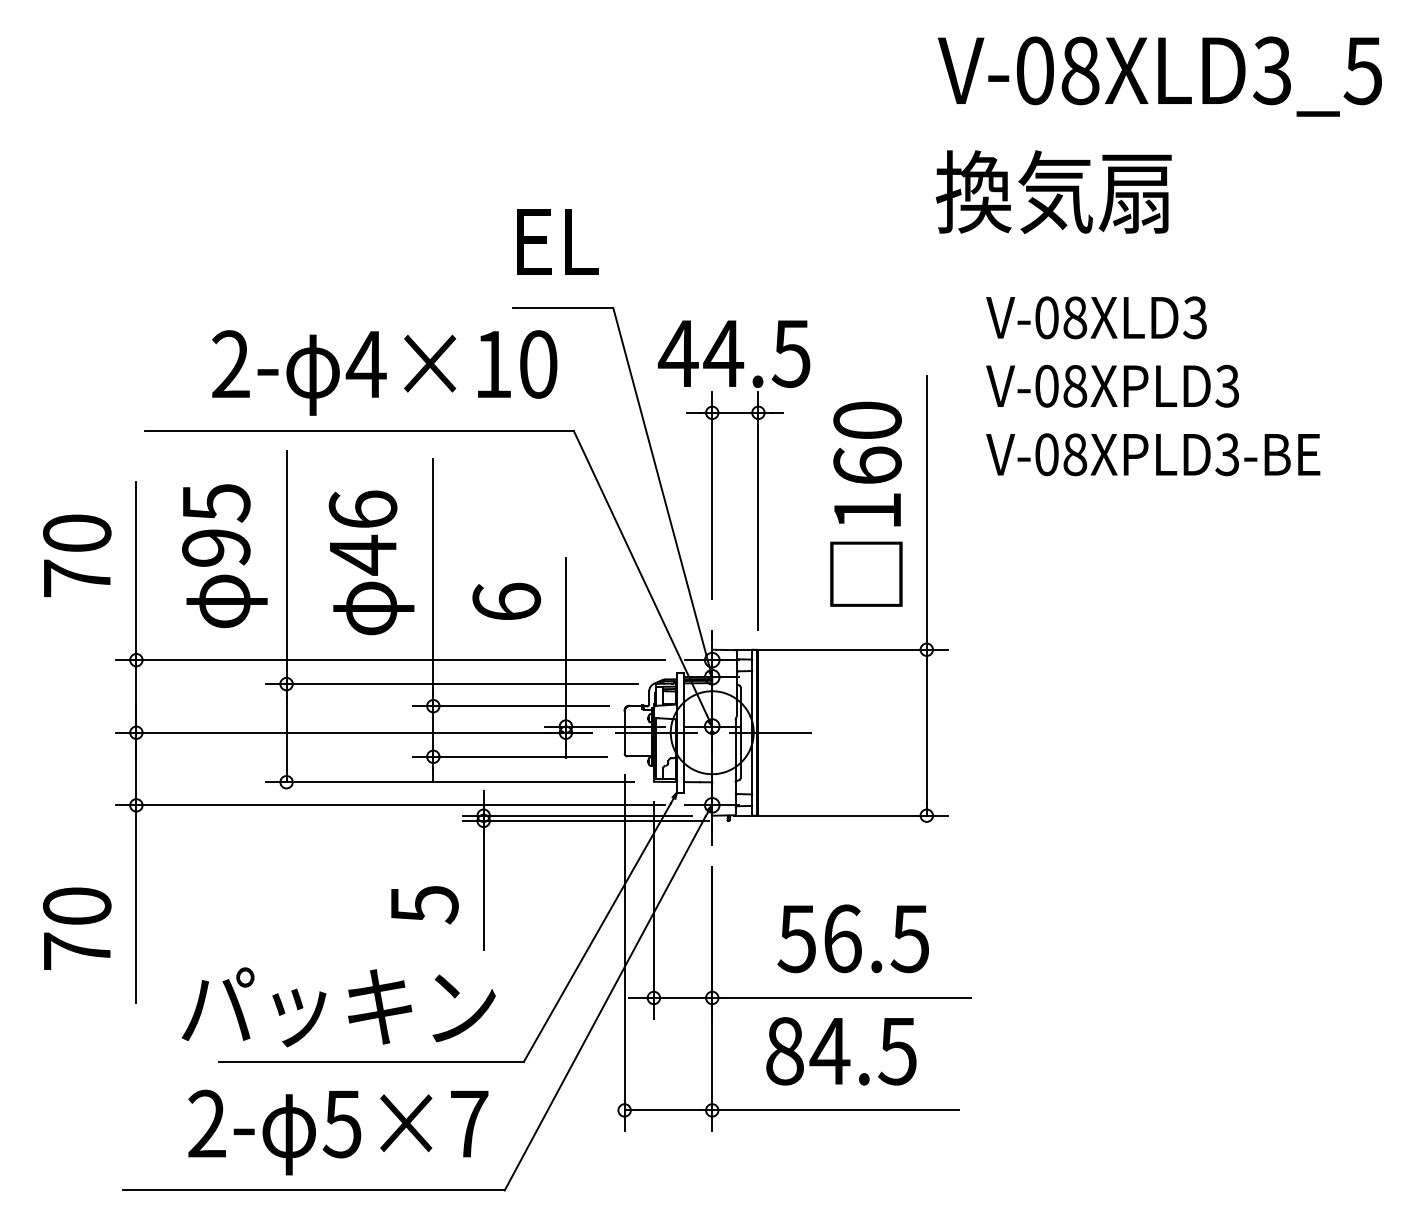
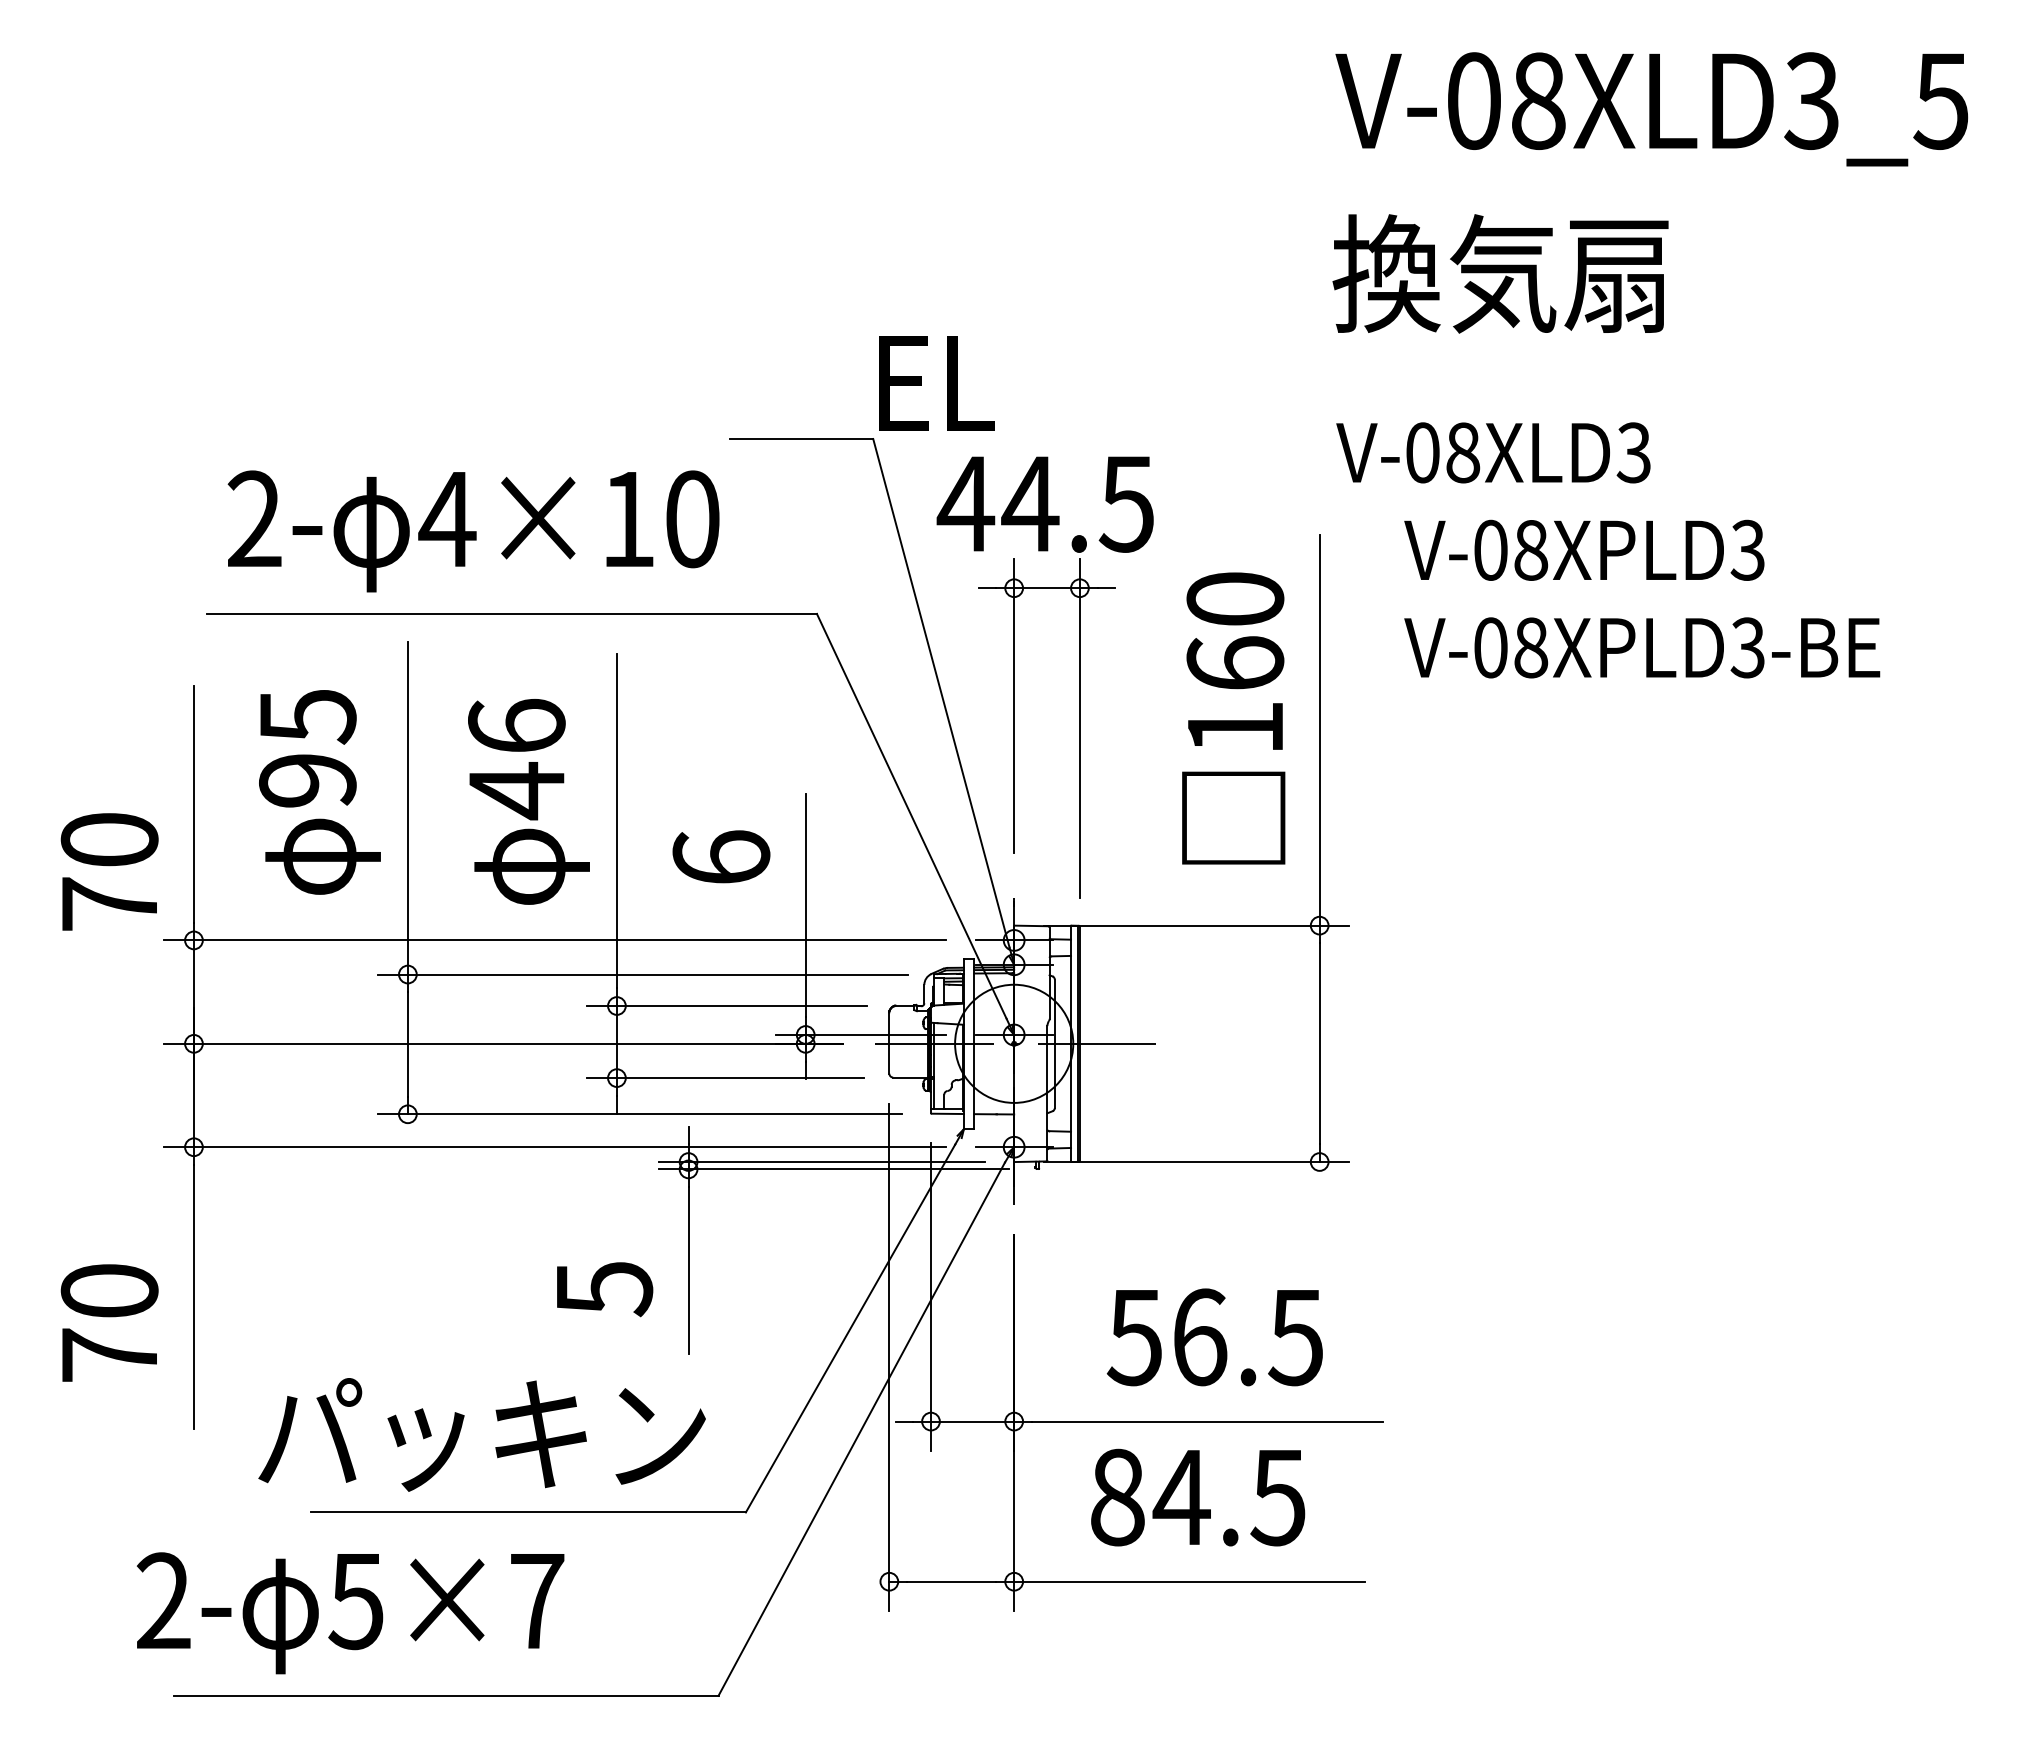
text: (557, 241) -> (936, 383), moved
text: (1096, 317) -> (1493, 452), moved
text: (384, 373) -> (473, 531), moved
text: (77, 555) -> (109, 871), moved
text: (338, 1132) -> (350, 1613), moved

